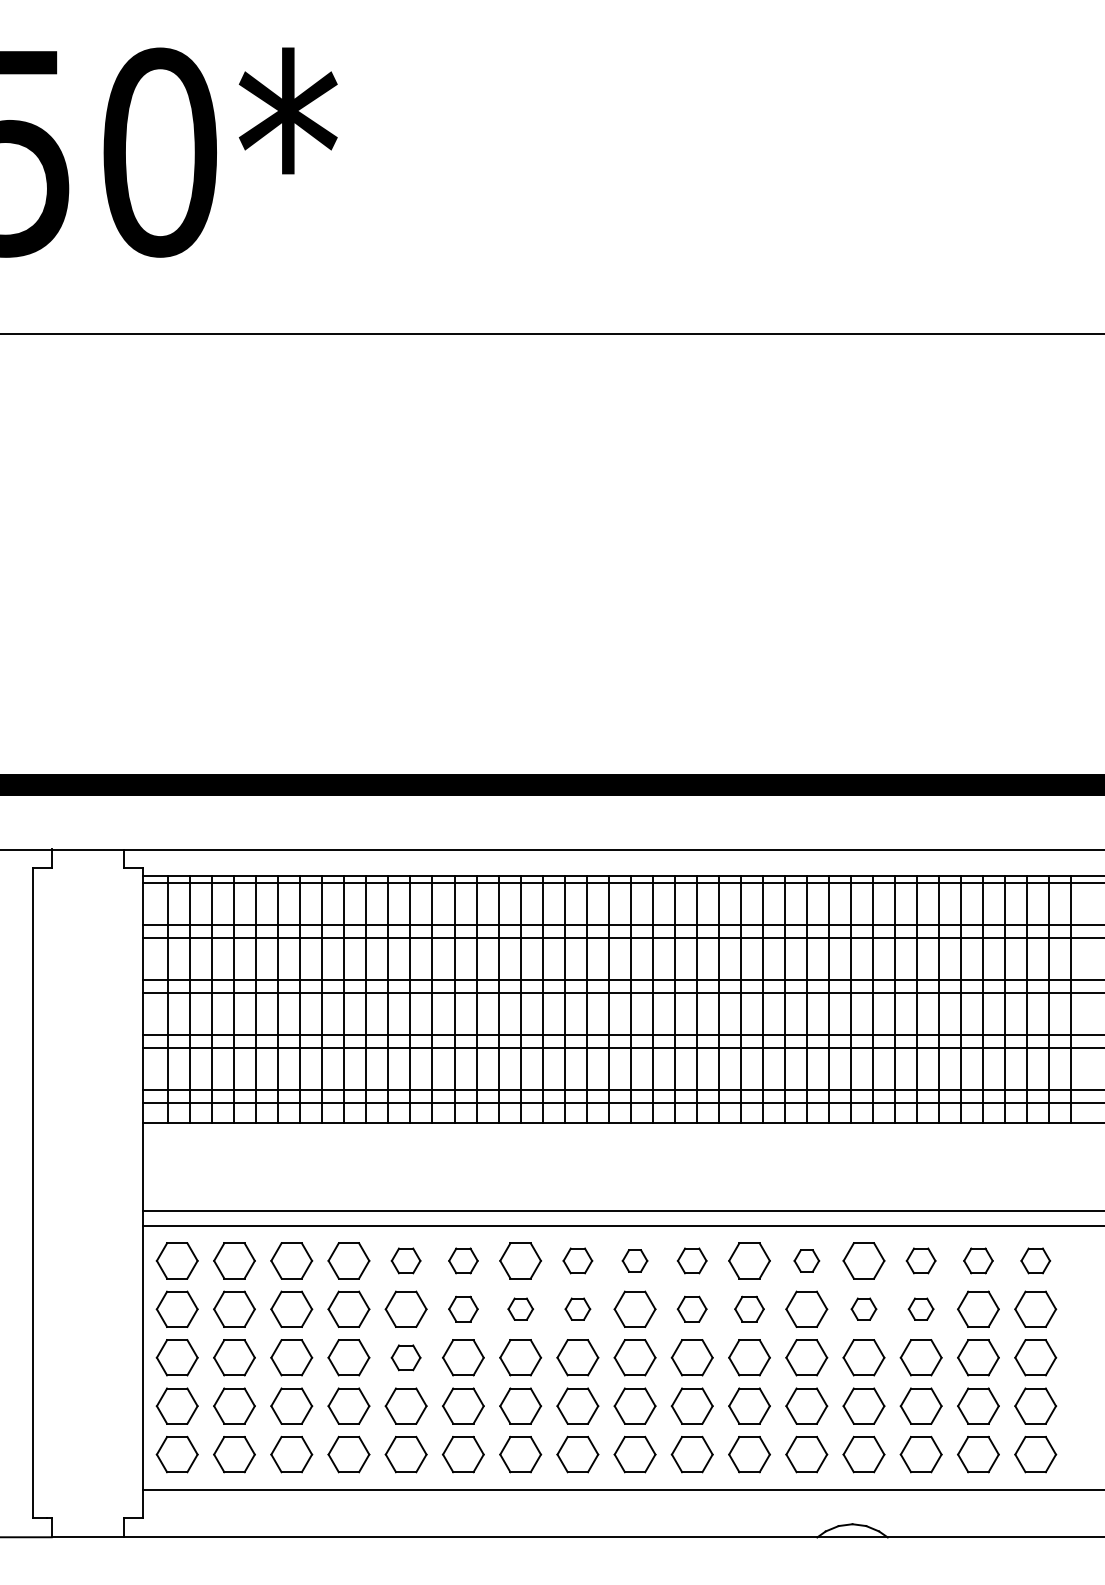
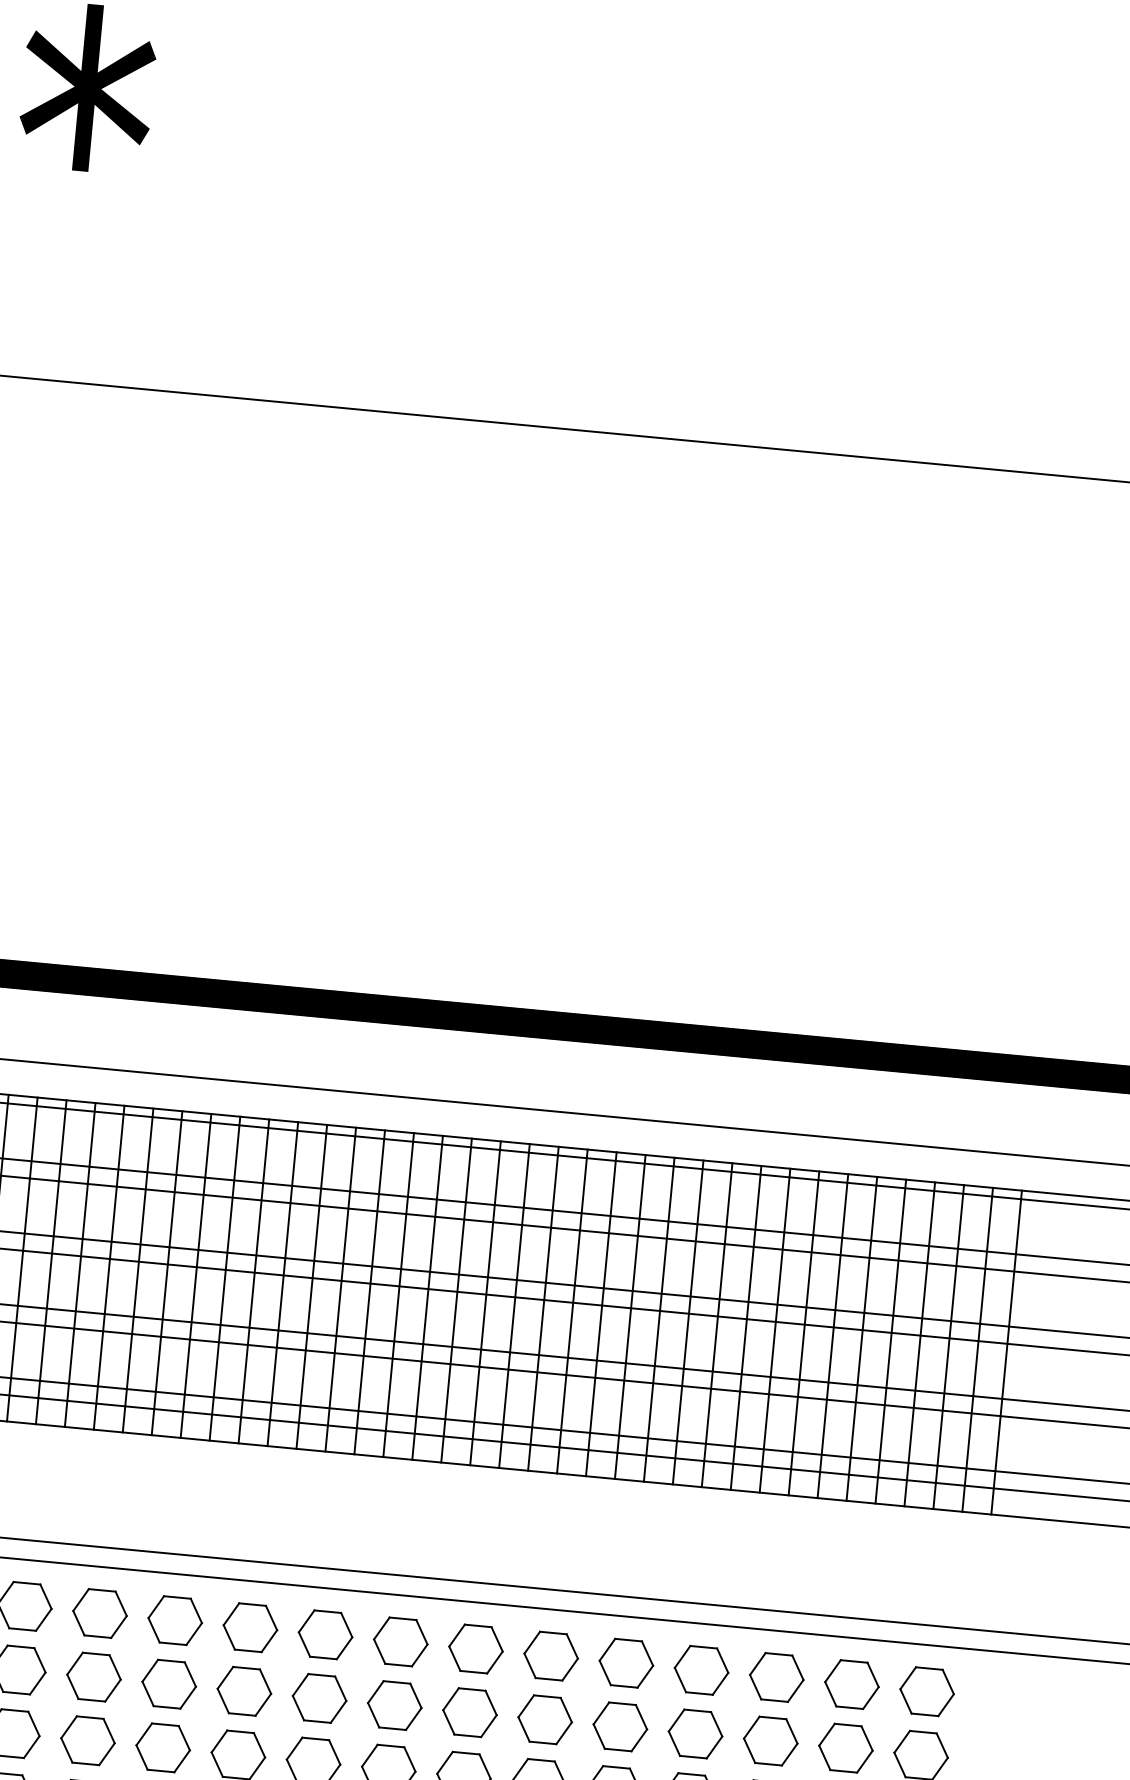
part: (405, 1260) -> (99, 1612), size x1.43
part: (463, 1260) -> (175, 1620), size x1.43
part: (577, 1260) -> (325, 1634), size x1.43
part: (634, 1260) -> (400, 1641), size x1.67
part: (691, 1260) -> (474, 1648), size x1.43
part: (806, 1260) -> (626, 1662), size x1.67
part: (920, 1260) -> (775, 1676), size x1.43
part: (978, 1260) -> (852, 1684), size x1.43
part: (1035, 1260) -> (926, 1691), size x1.43
part: (463, 1308) -> (169, 1683), size x1.43
part: (520, 1308) -> (244, 1690), size x1.67
part: (577, 1308) -> (319, 1697), size x1.67
part: (691, 1308) -> (469, 1711), size x1.43
part: (749, 1308) -> (545, 1718), size x1.43
part: (863, 1308) -> (695, 1732), size x1.67
part: (920, 1308) -> (769, 1739), size x1.67
part: (405, 1357) -> (87, 1740), size x1.43

